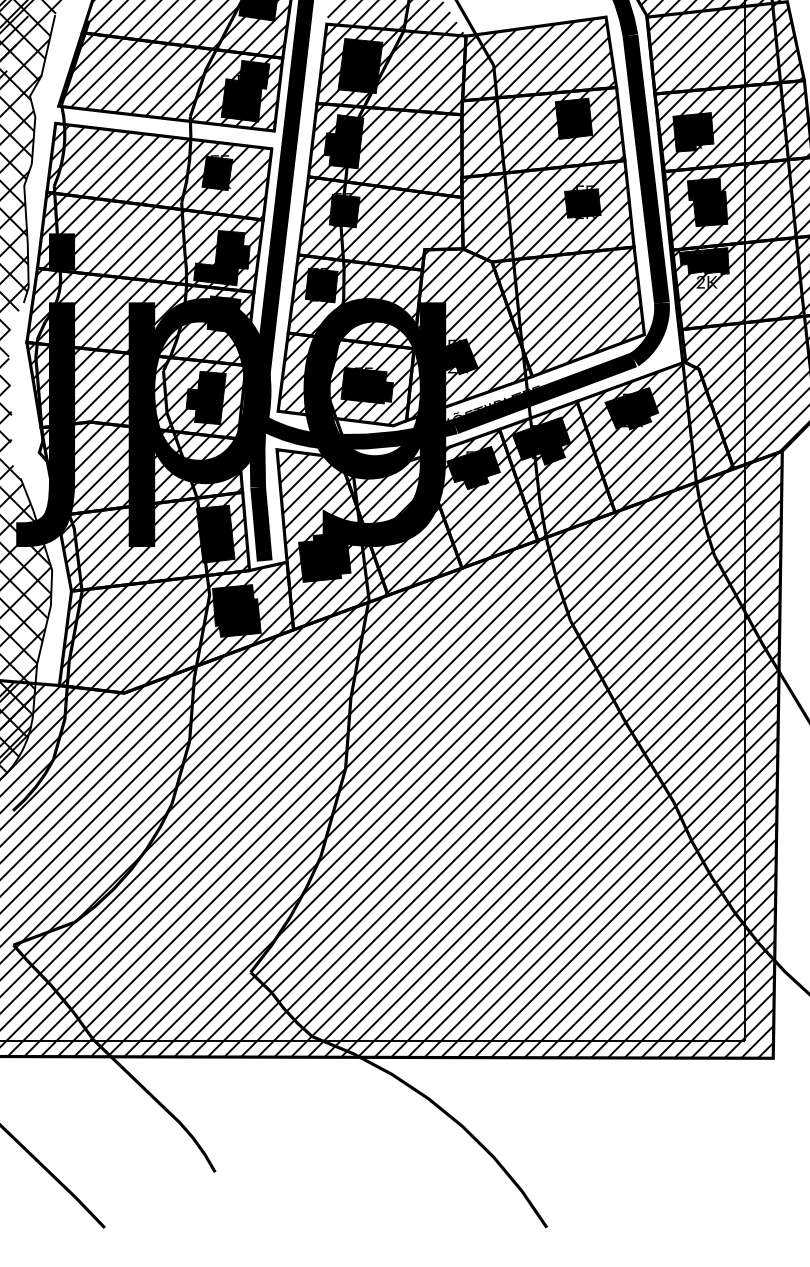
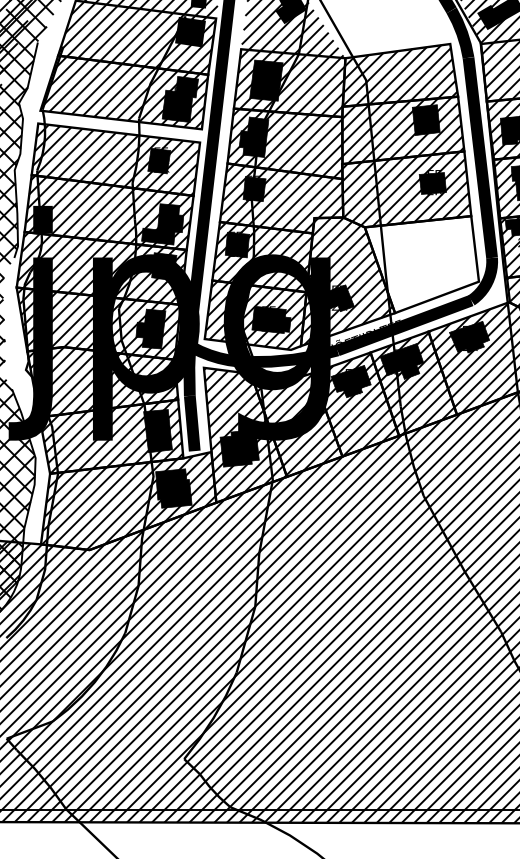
hatch: (568, 310) -> (422, 263), removed

